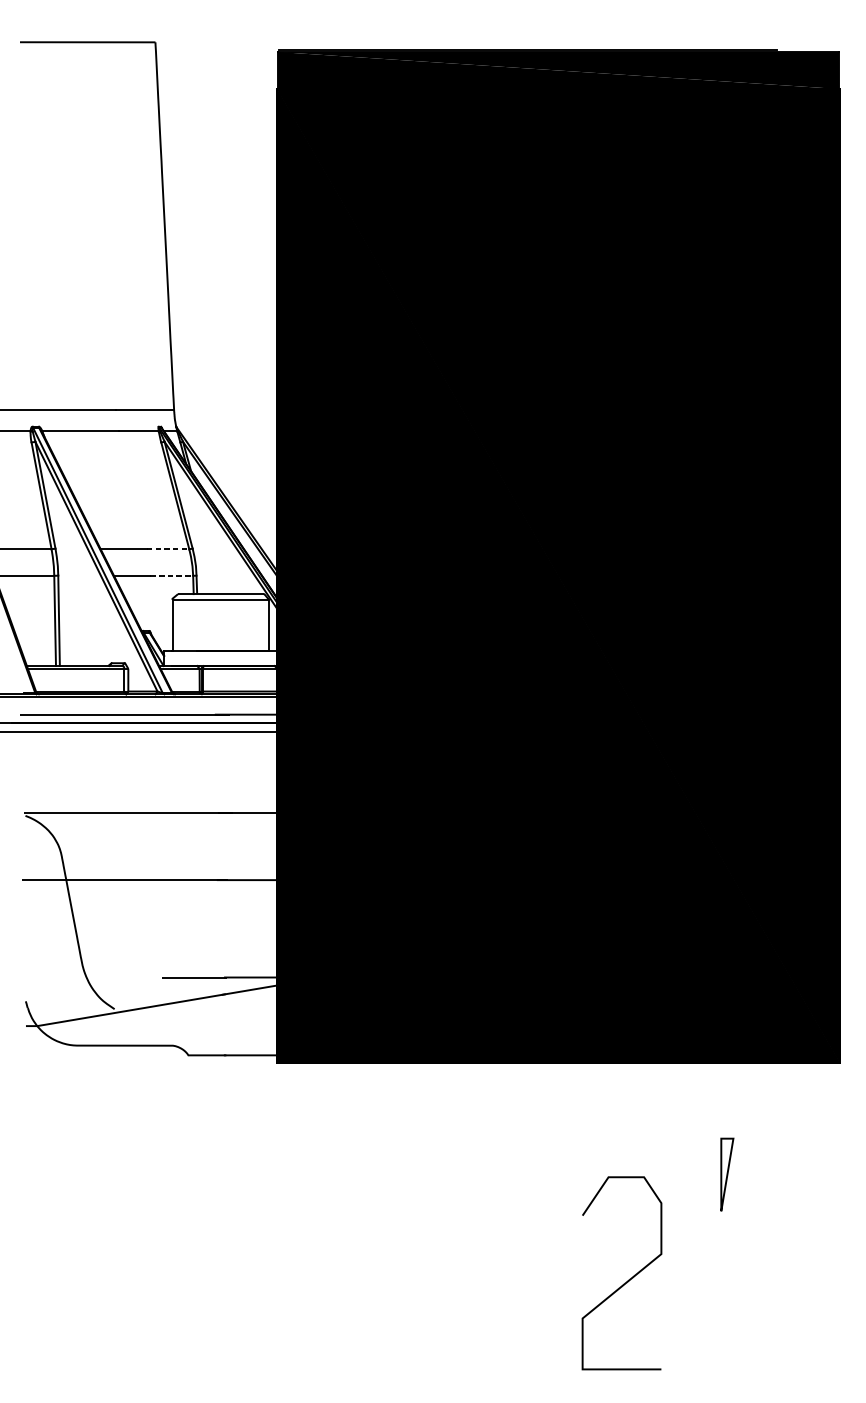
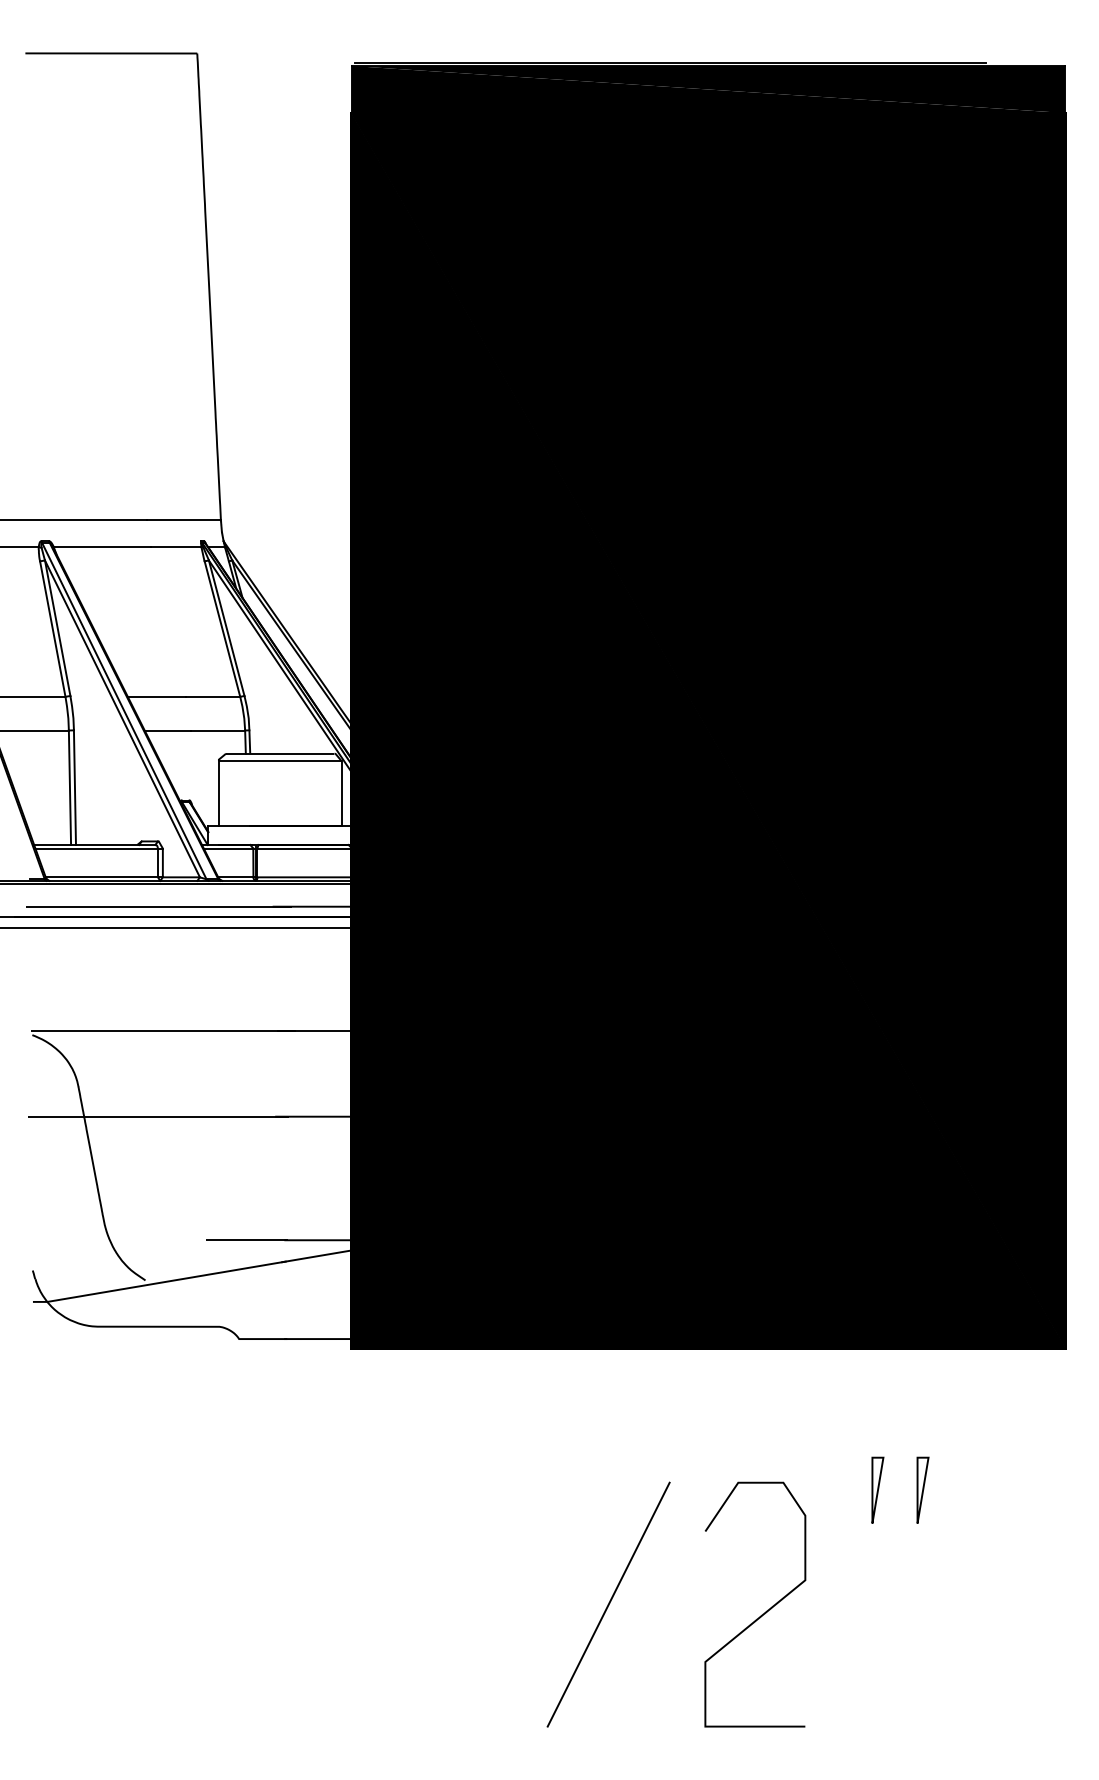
line: (168, 549) -> (213, 696), dashed -> solid
line: (172, 575) -> (218, 730), dashed -> solid
part: (691, 1173) -> (877, 1489), added
part: (726, 1173) -> (922, 1489), size x0.71
line: (479, 1264) -> (608, 1604), added
curve: (626, 1281) -> (761, 1614), moved

